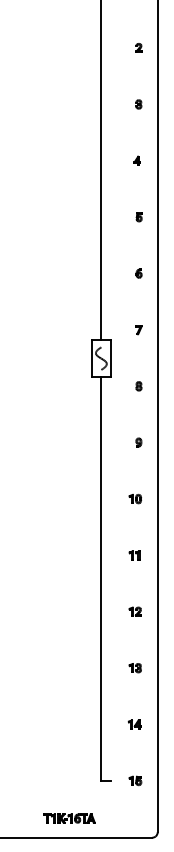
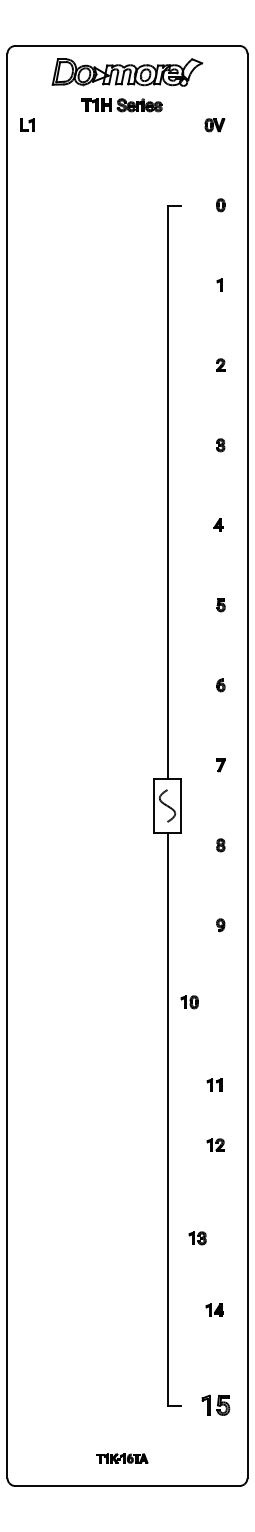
part: (135, 499) -> (189, 1002), moved
part: (135, 611) -> (215, 1144), moved
part: (135, 668) -> (197, 1238), moved
part: (134, 723) -> (214, 1309), moved
part: (135, 781) -> (215, 1405), size x1.6
part: (69, 818) -> (122, 1458), size x0.7

